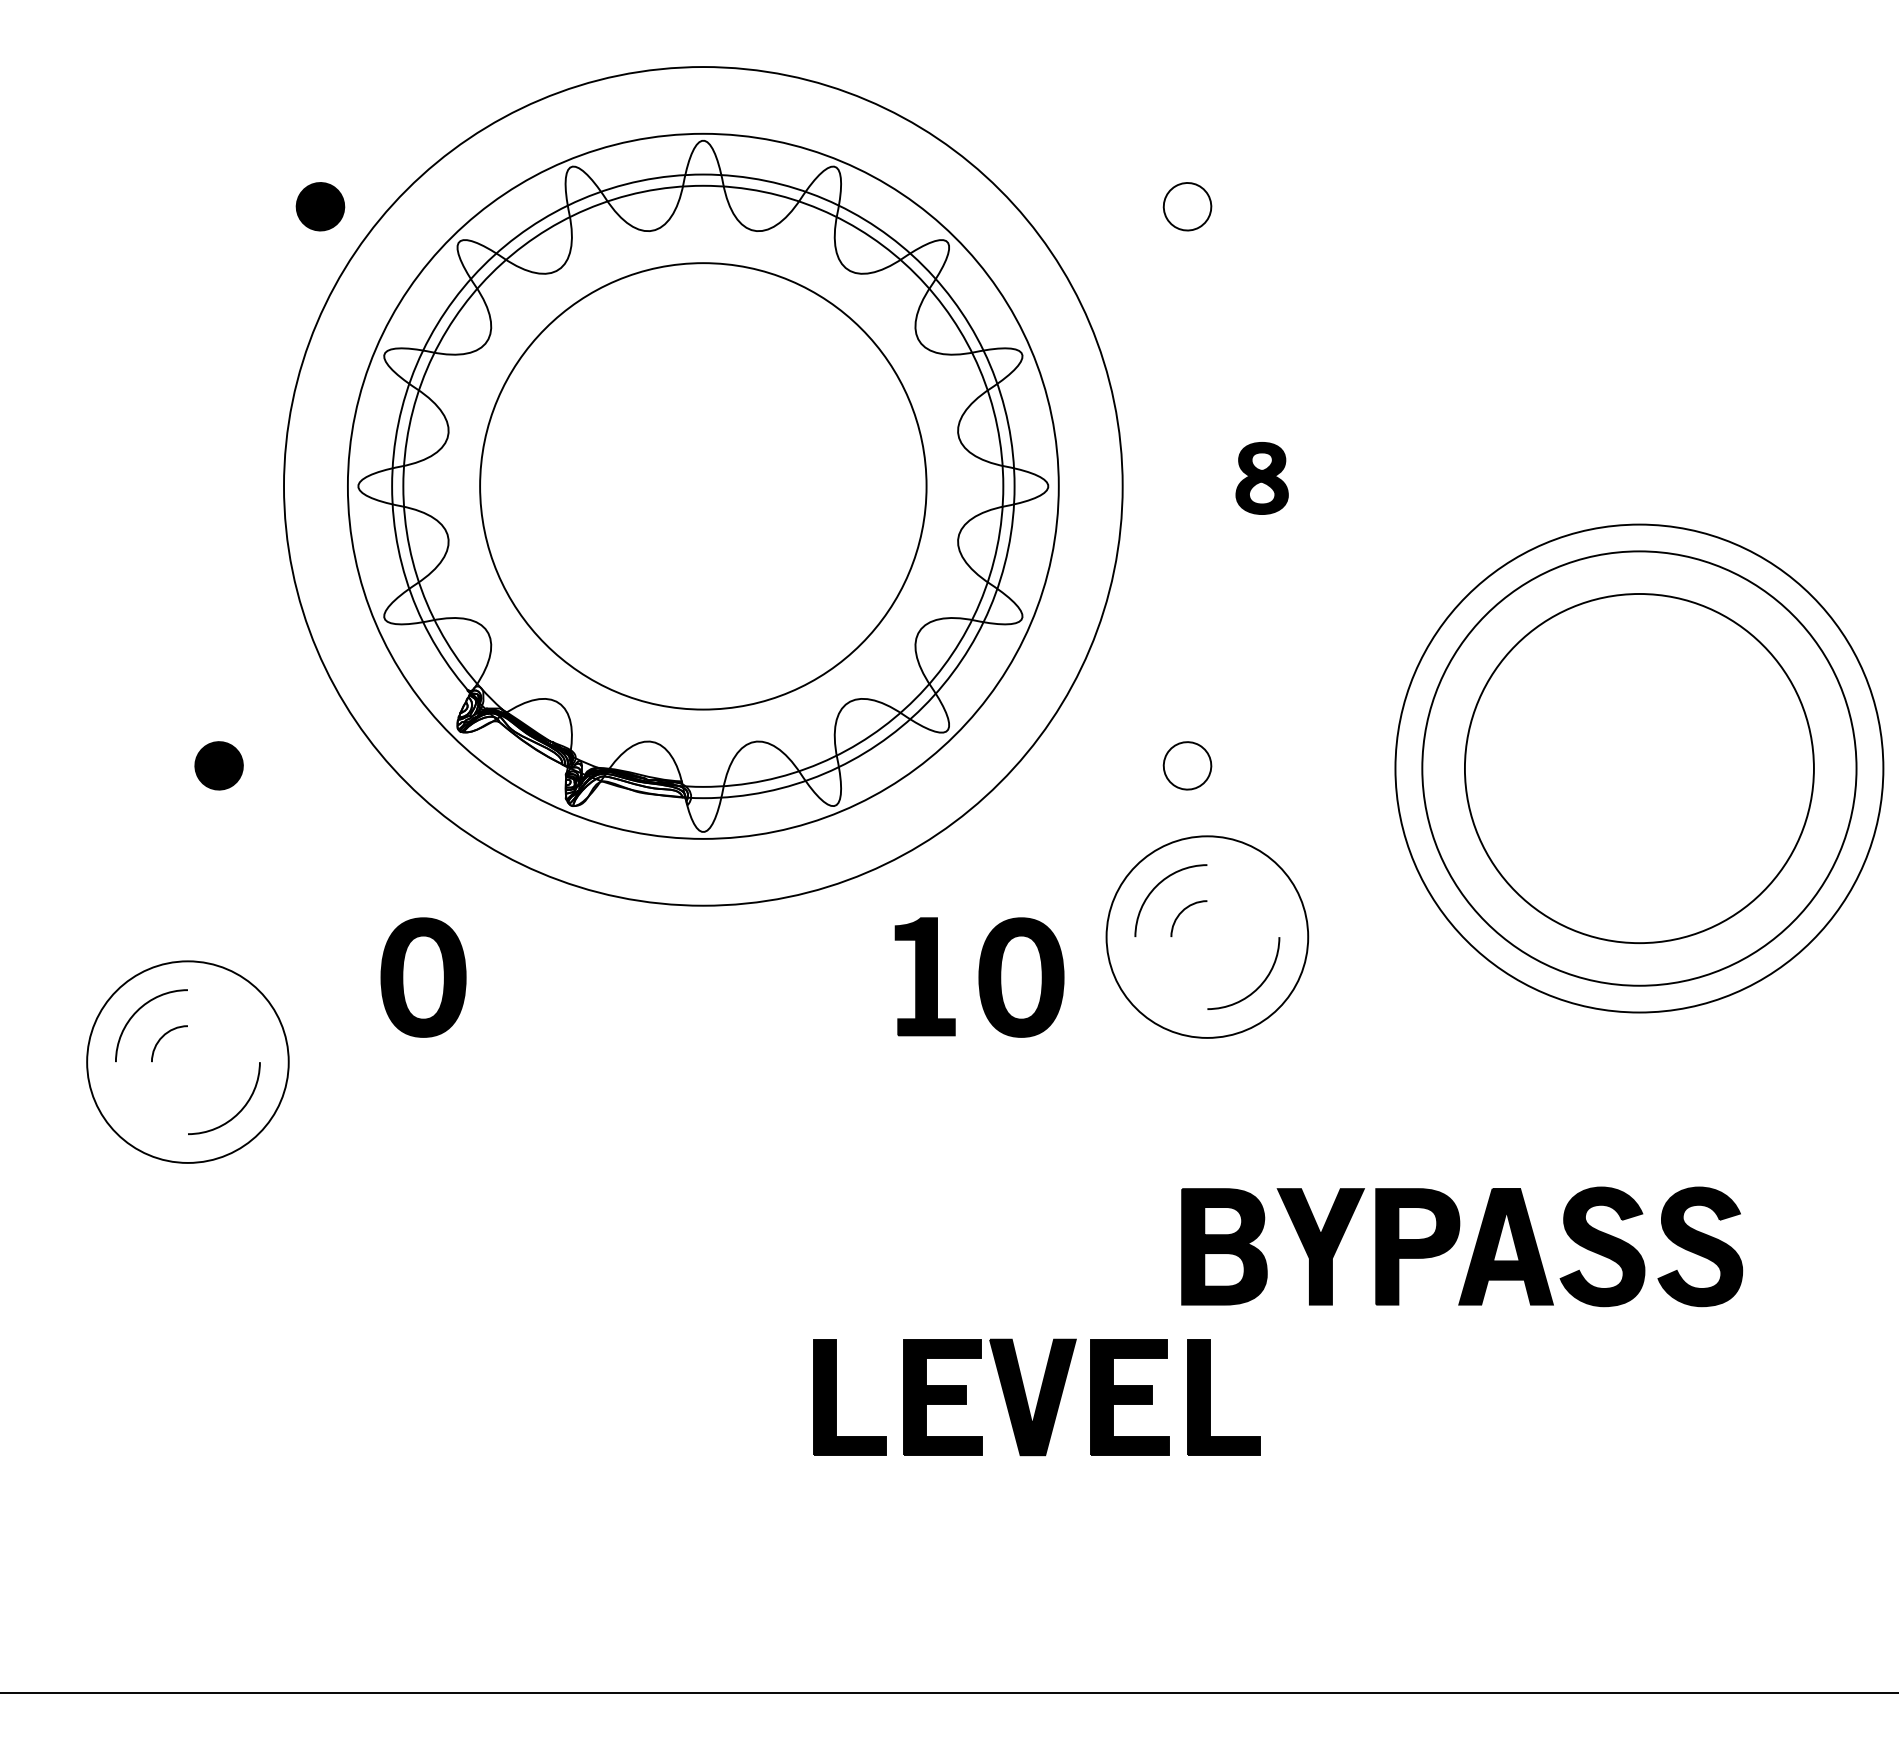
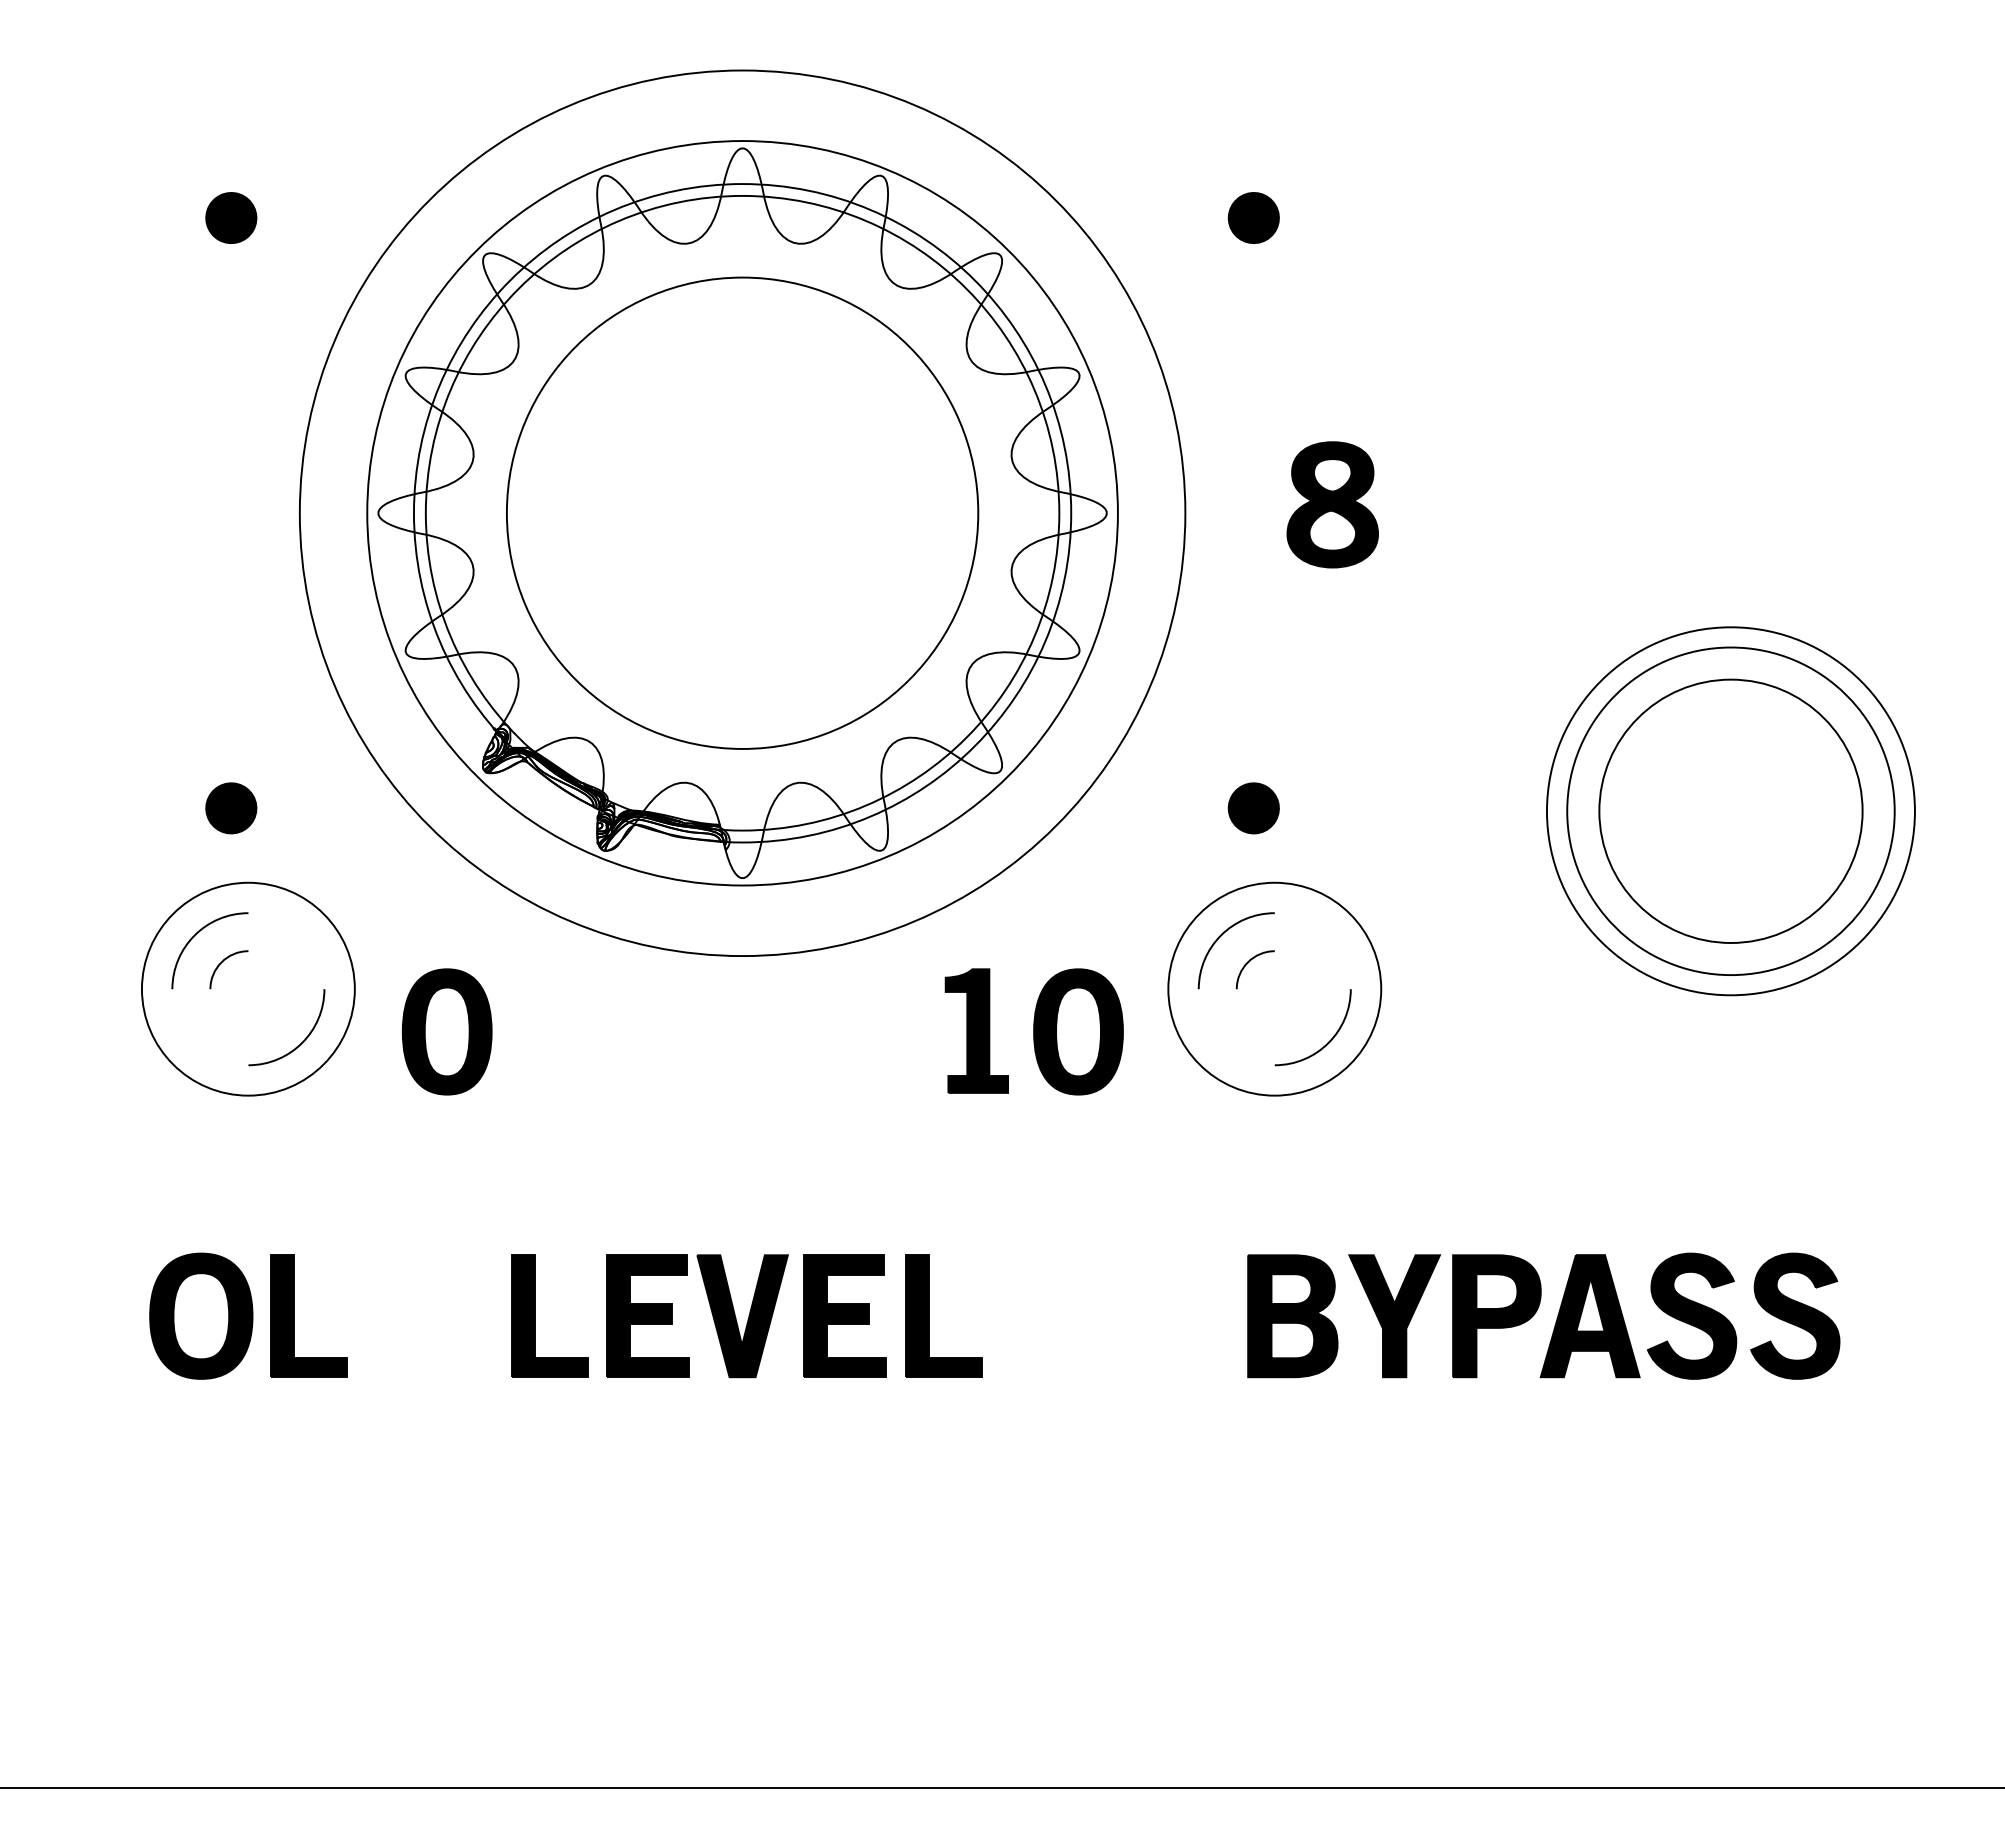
part: (320, 206) -> (231, 217), moved
fill: (1187, 207) -> (1253, 218), added
part: (1262, 478) -> (1332, 504), size x1.67
fill: (1187, 765) -> (1253, 808), added
part: (1638, 768) -> (1730, 811), size x0.71
part: (188, 1061) -> (248, 988), moved
part: (235, 1246) -> (248, 1315), added
part: (1036, 1397) -> (746, 1316), moved

